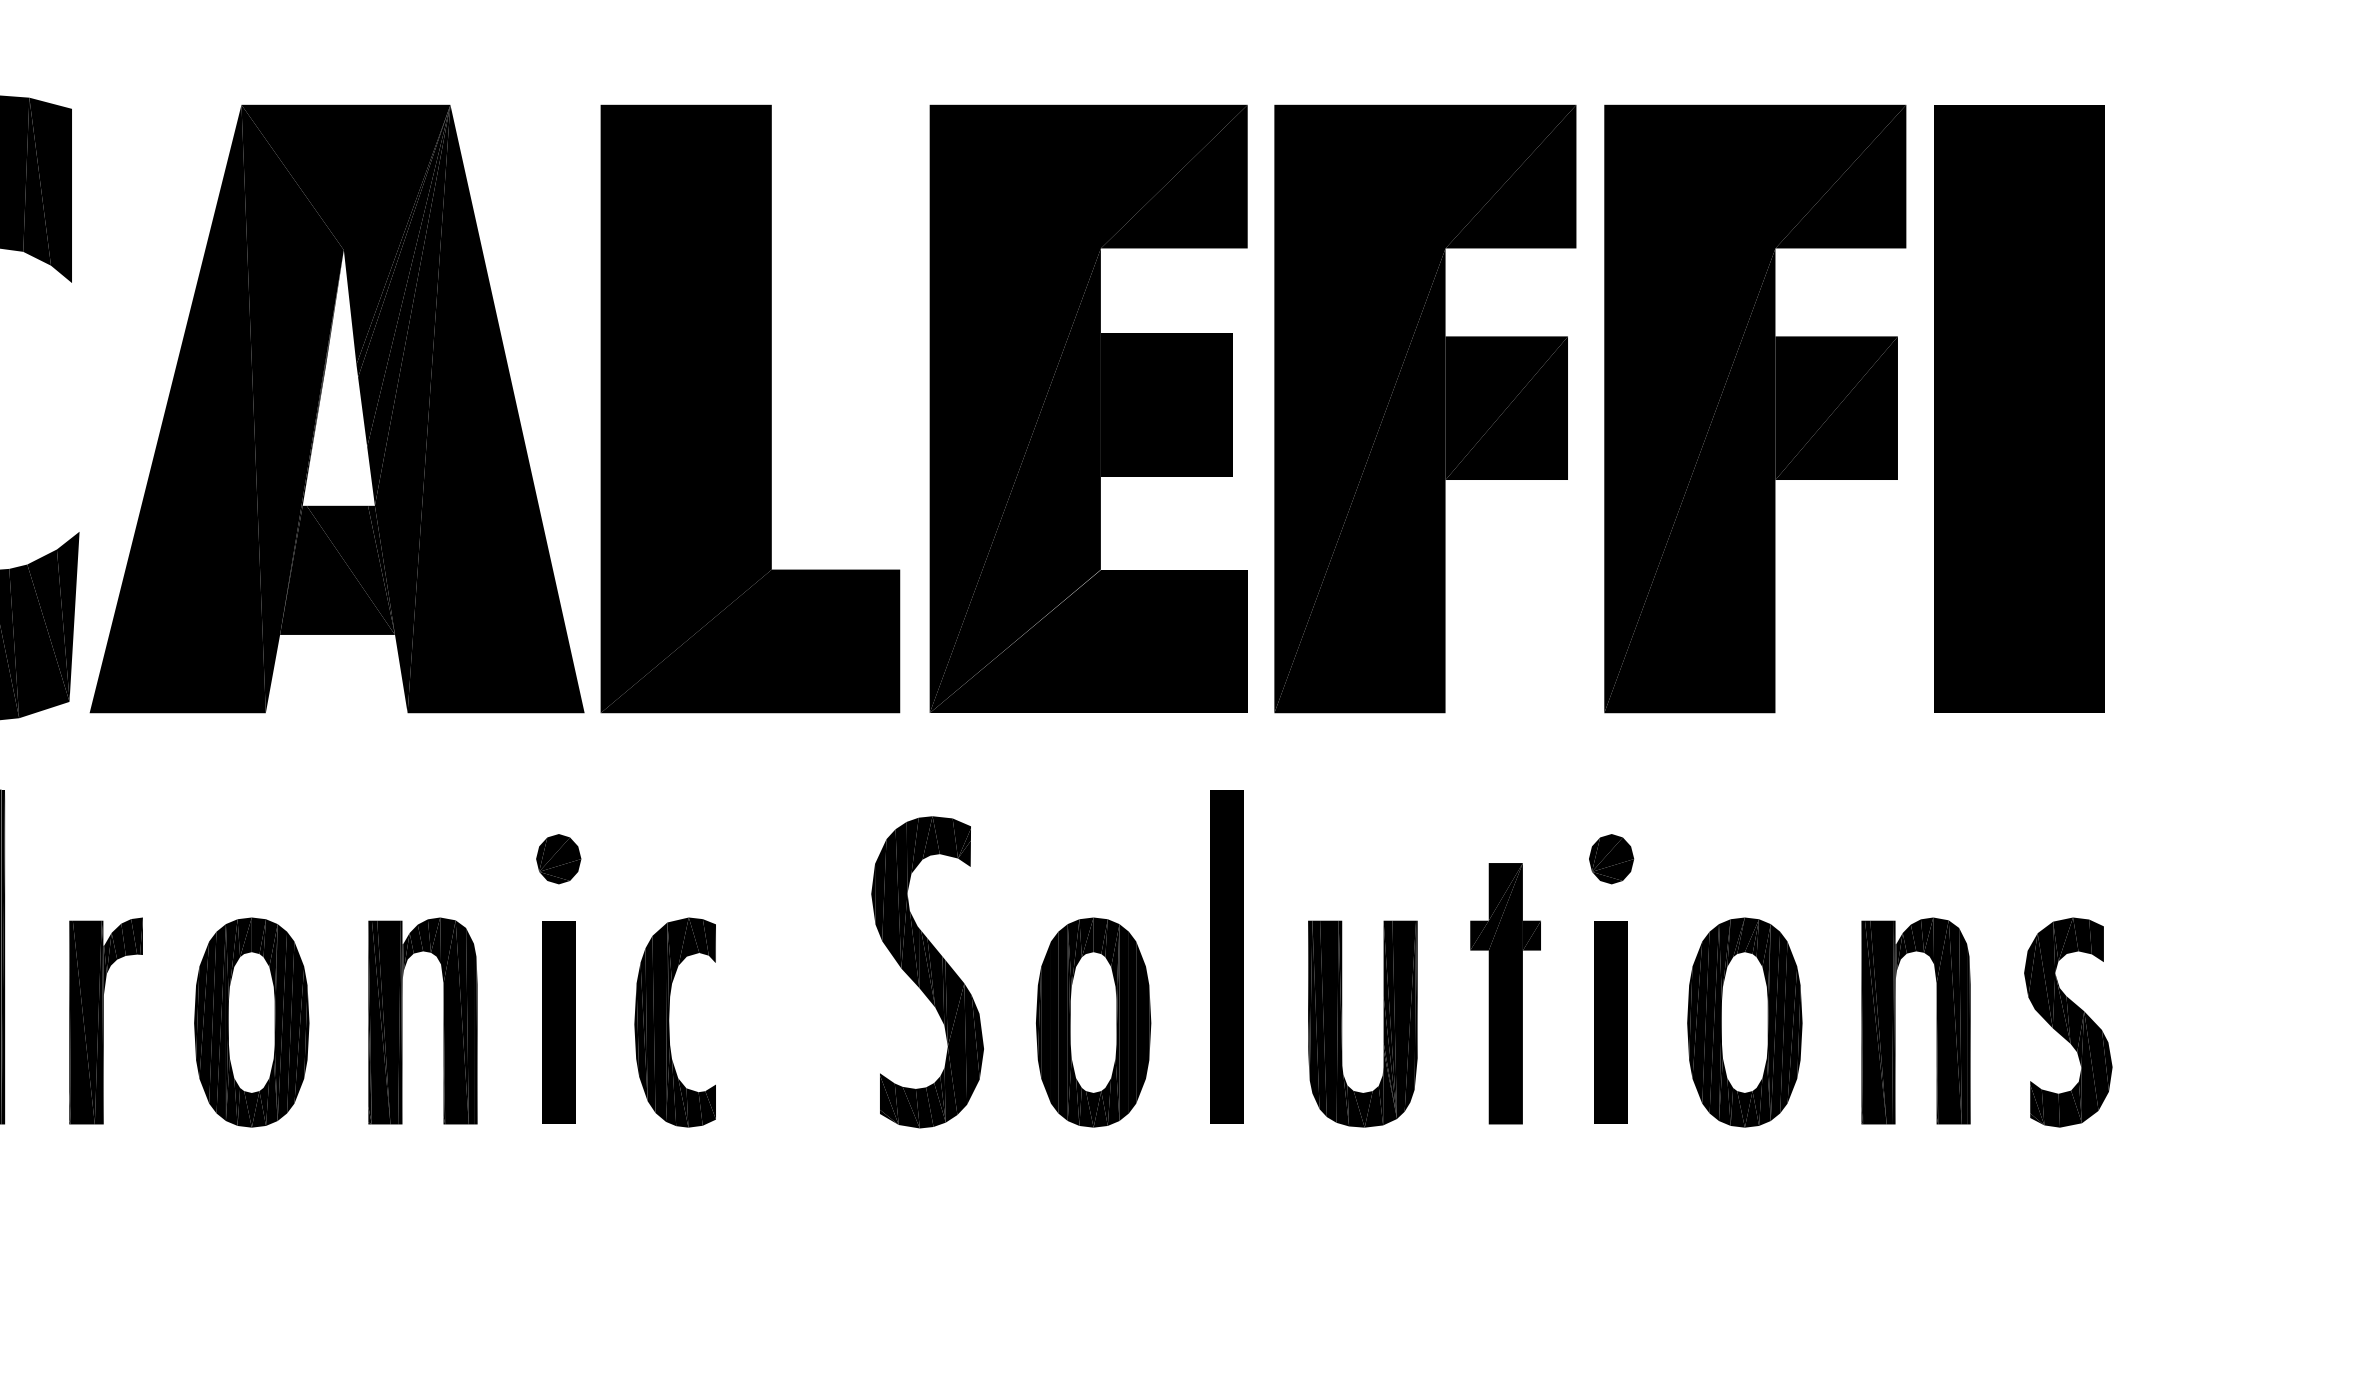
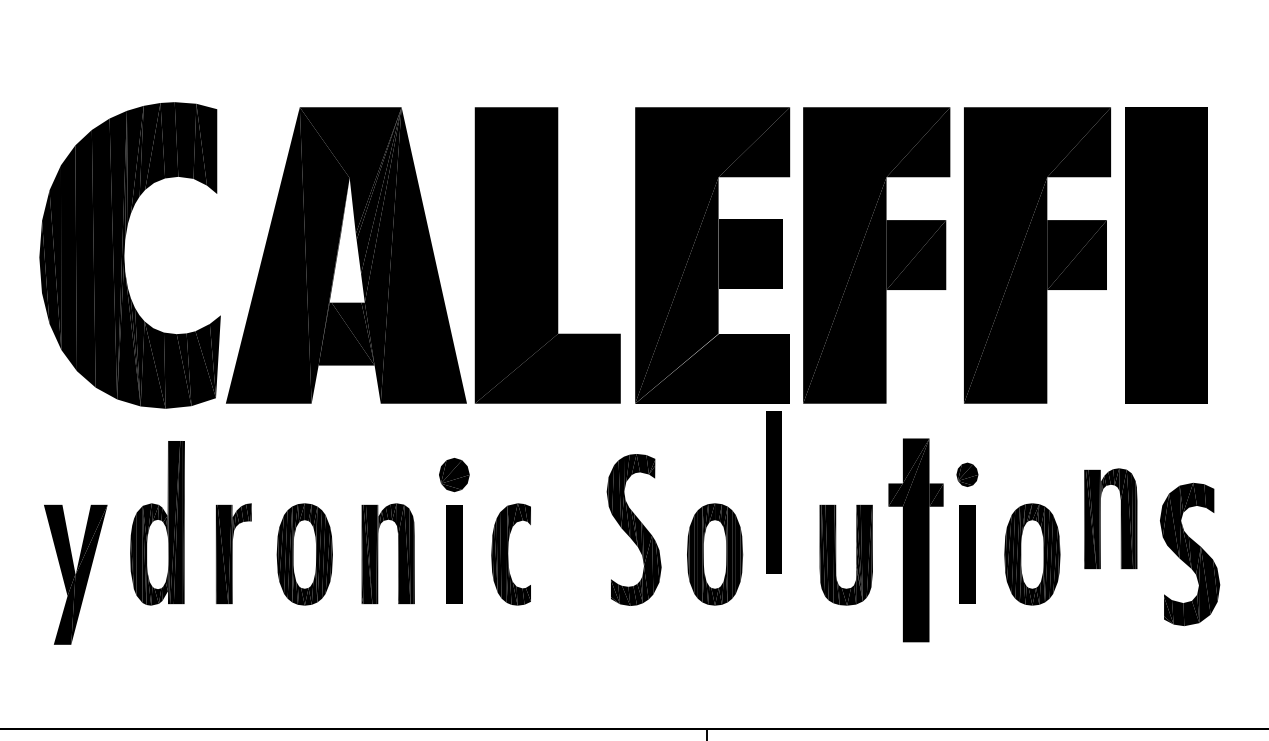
part: (558, 858) -> (454, 474), size x1.4
part: (1225, 956) -> (773, 492), moved
part: (1504, 993) -> (915, 540), size x1.6
part: (1894, 1020) -> (1100, 518), moved
part: (2067, 1022) -> (1189, 554), size x1.4

